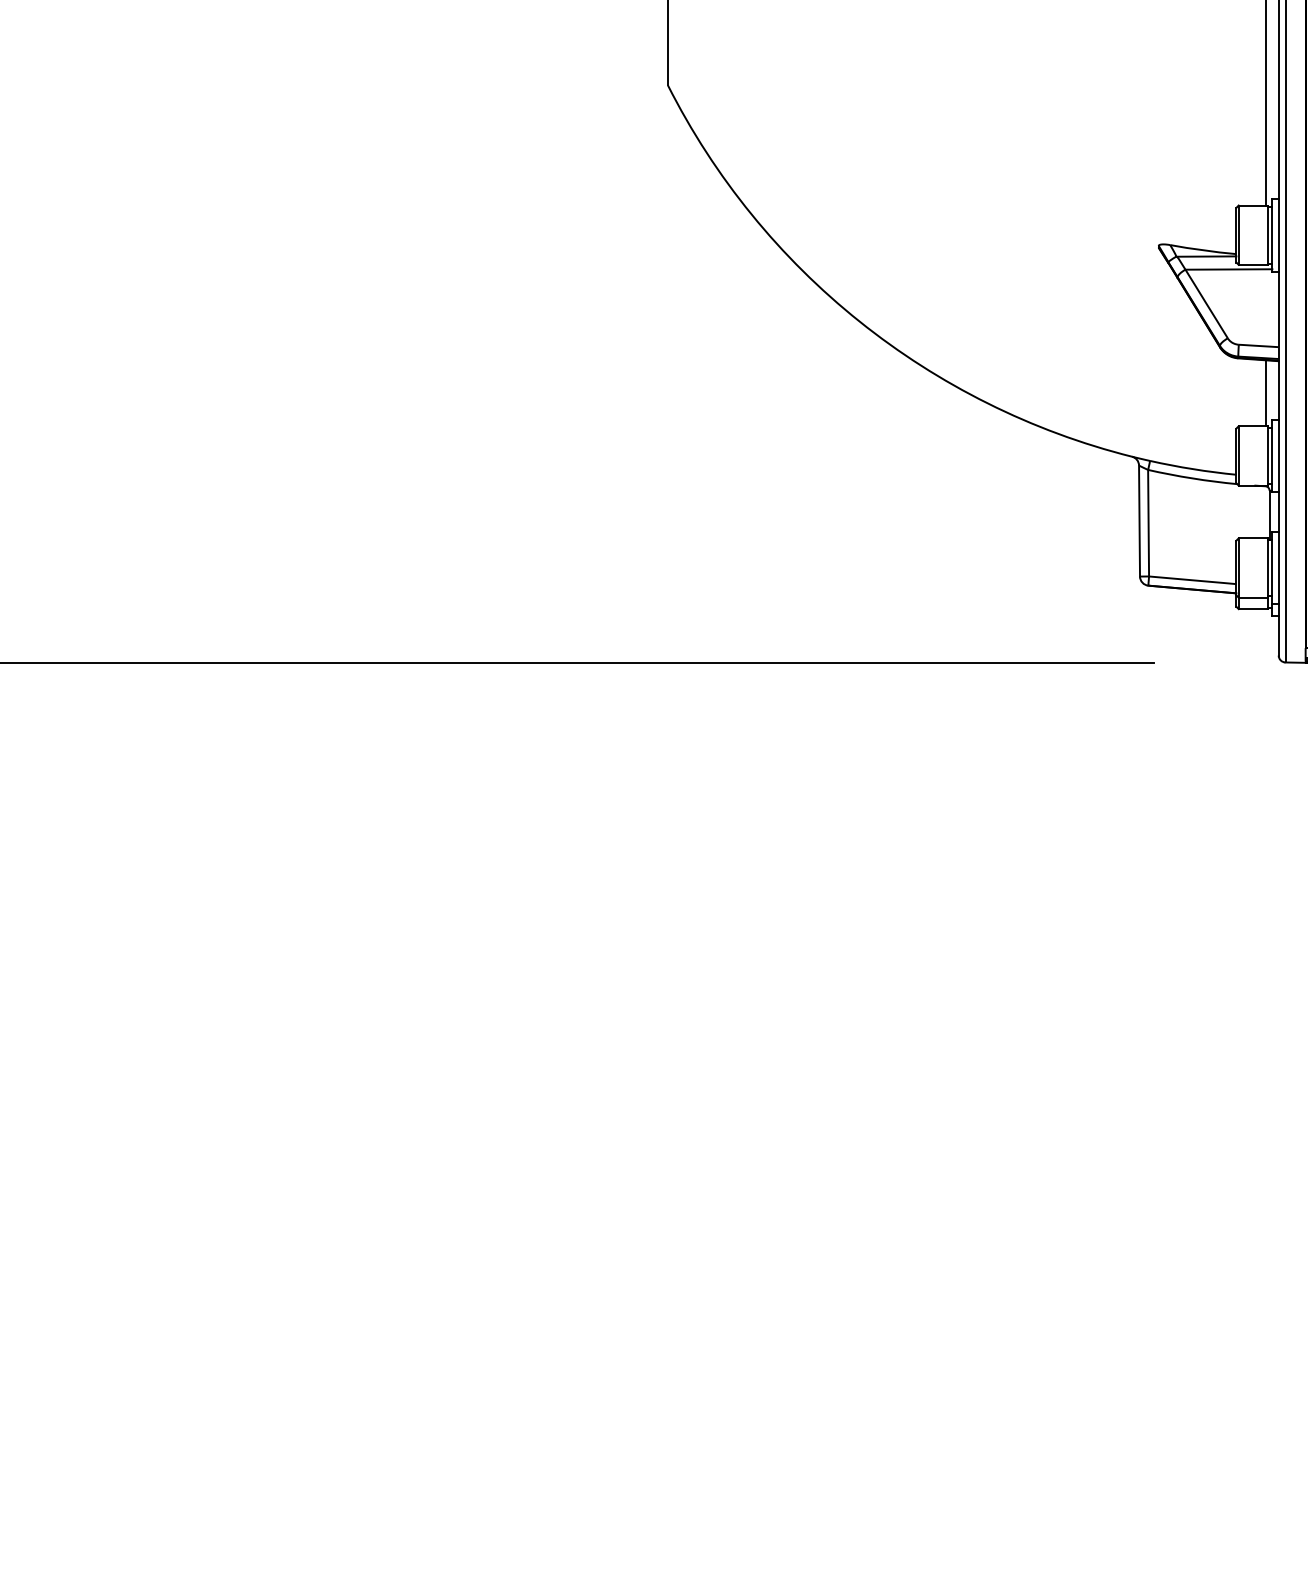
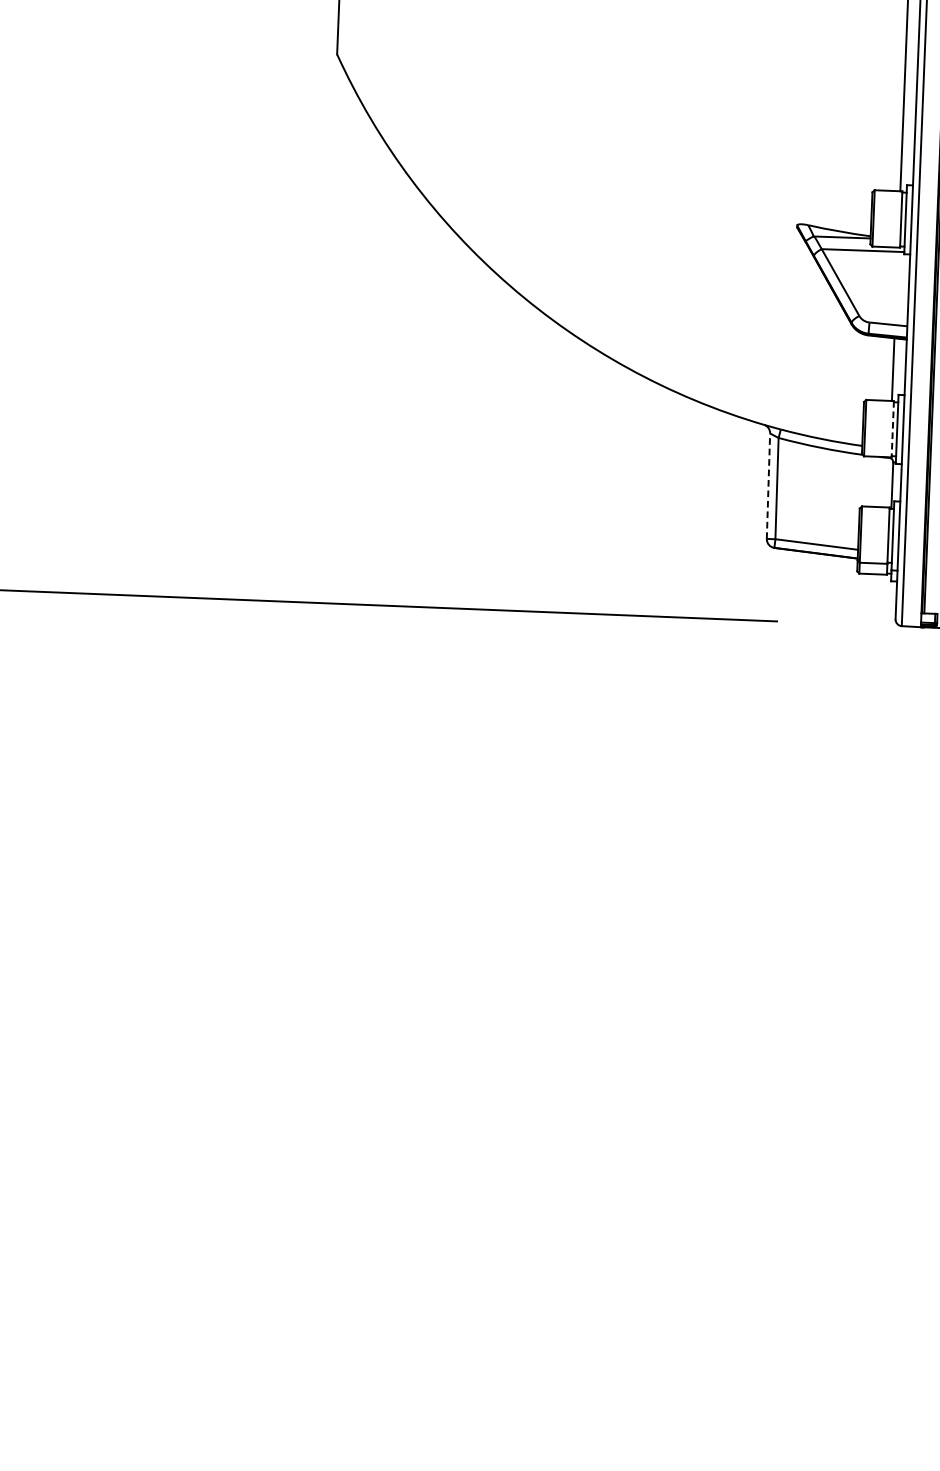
line: (1267, 455) -> (892, 428), solid -> dashed
line: (1139, 520) -> (768, 485), solid -> dashed

